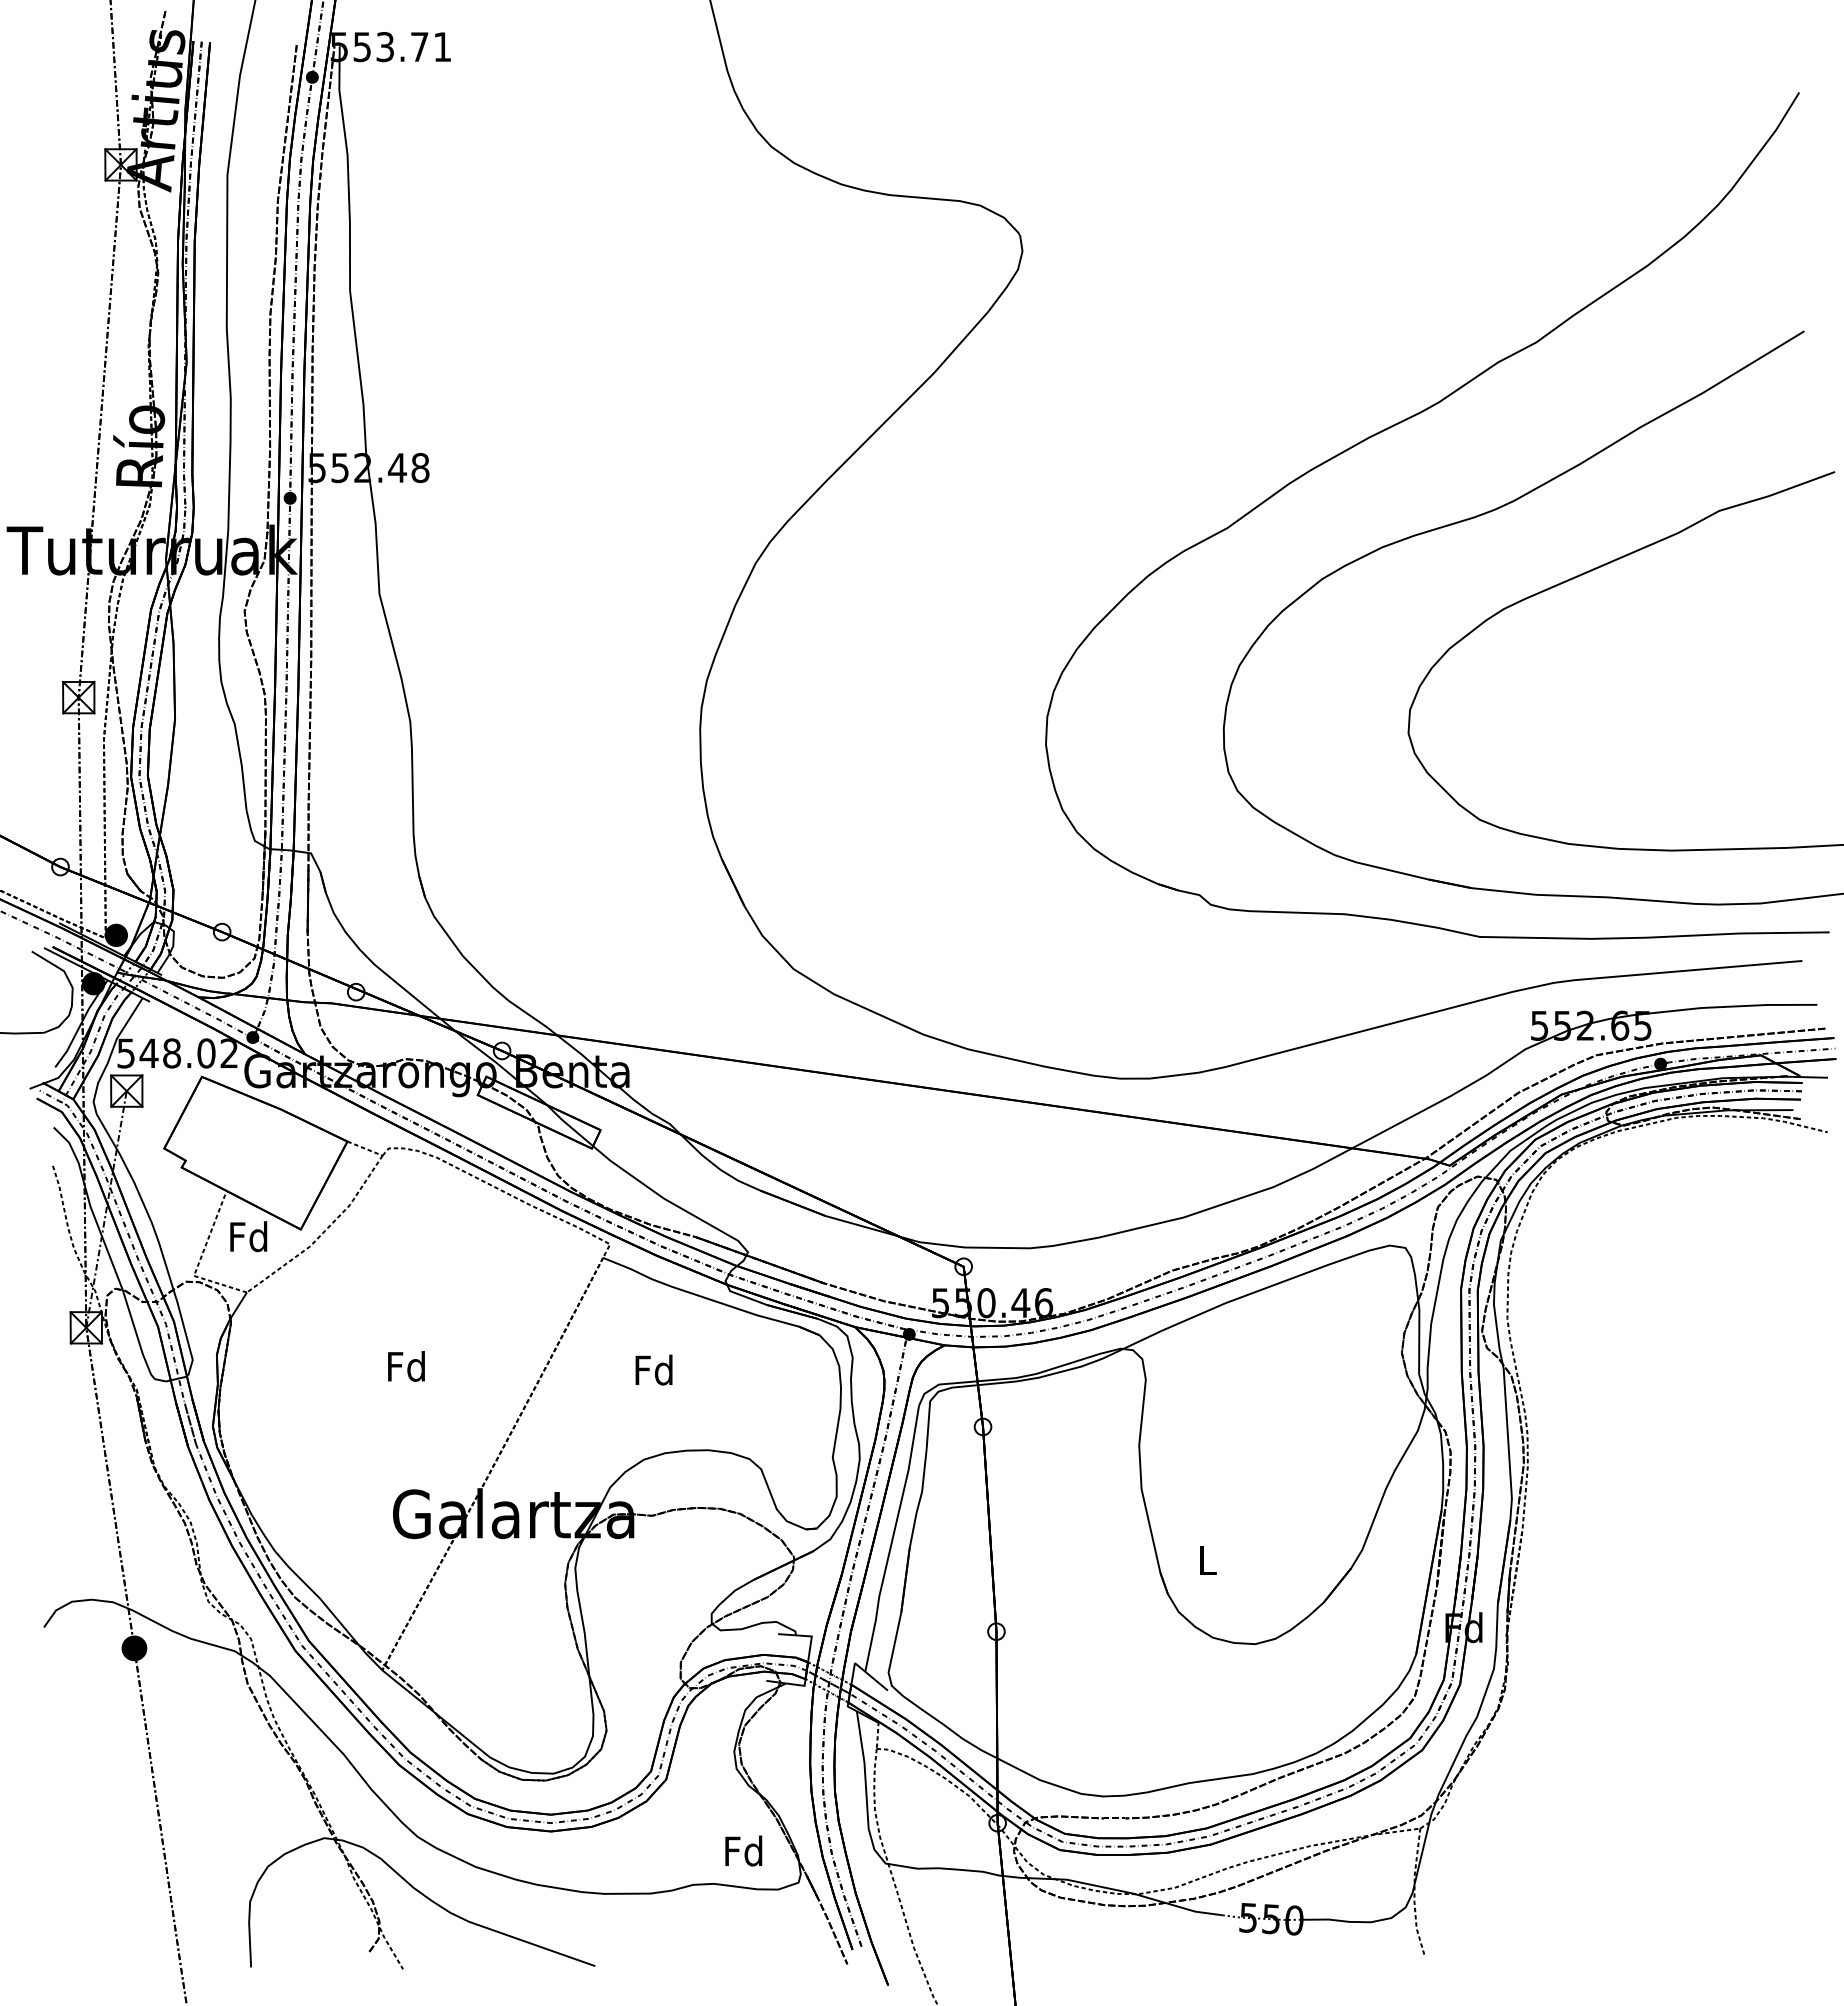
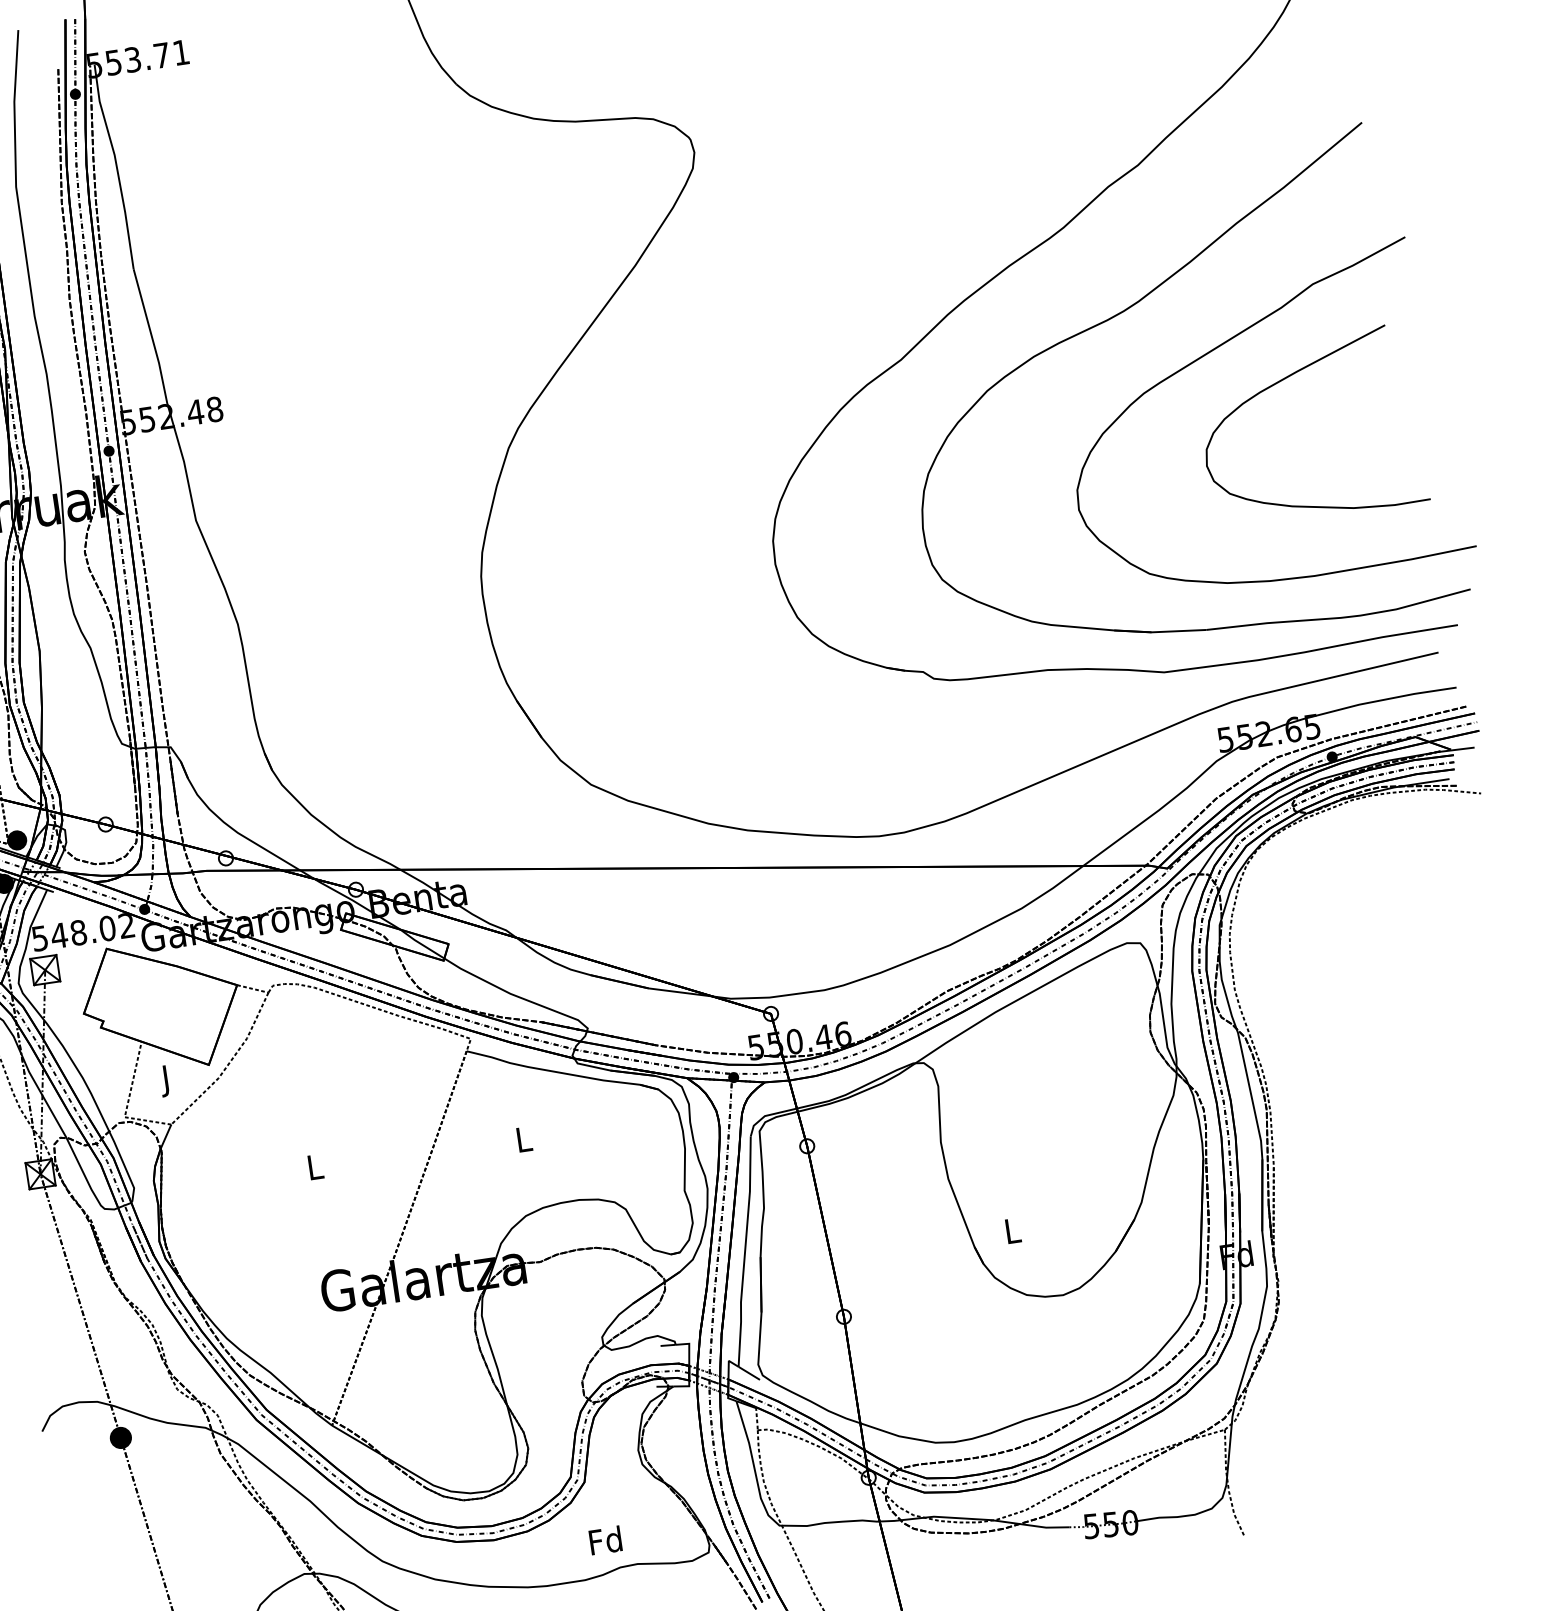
curve: (1669, 617) -> (1284, 380), added
text: (248, 1240) -> (166, 1080), Fd -> J
text: (406, 1366) -> (314, 1167), Fd -> L
text: (653, 1369) -> (522, 1138), Fd -> L
text: (743, 1850) -> (605, 1540), moved

